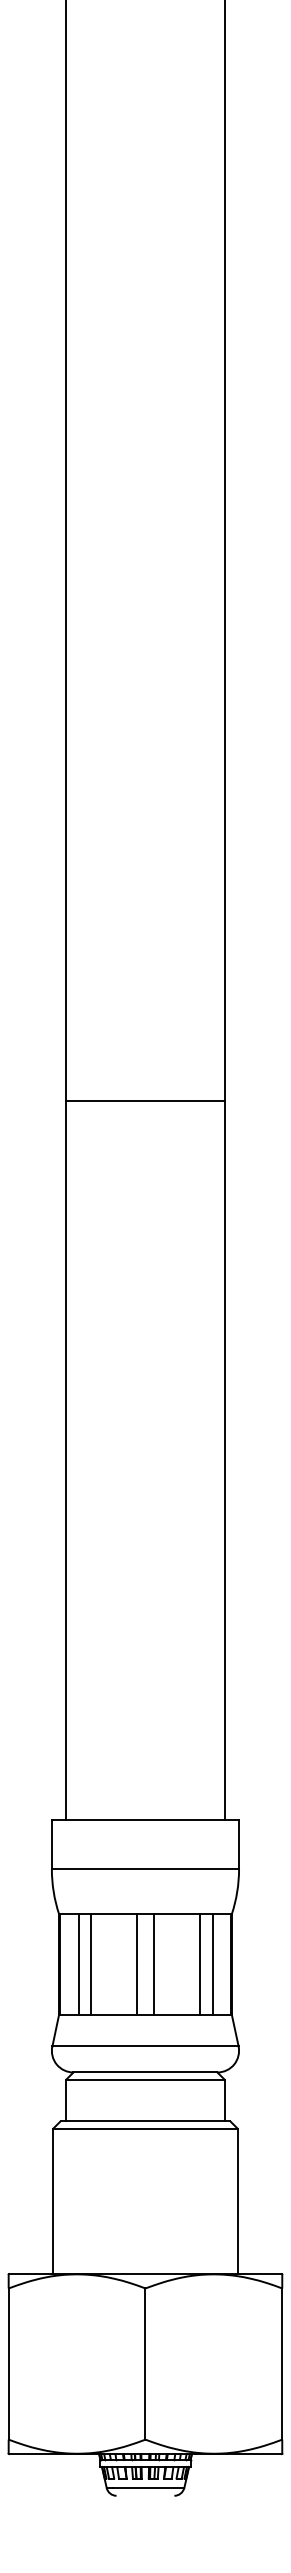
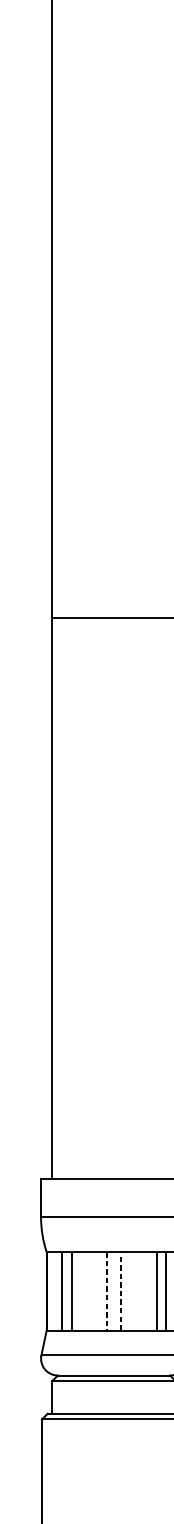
line: (154, 1963) -> (121, 1290), solid -> dashed
line: (136, 1964) -> (107, 1291), solid -> dashed

